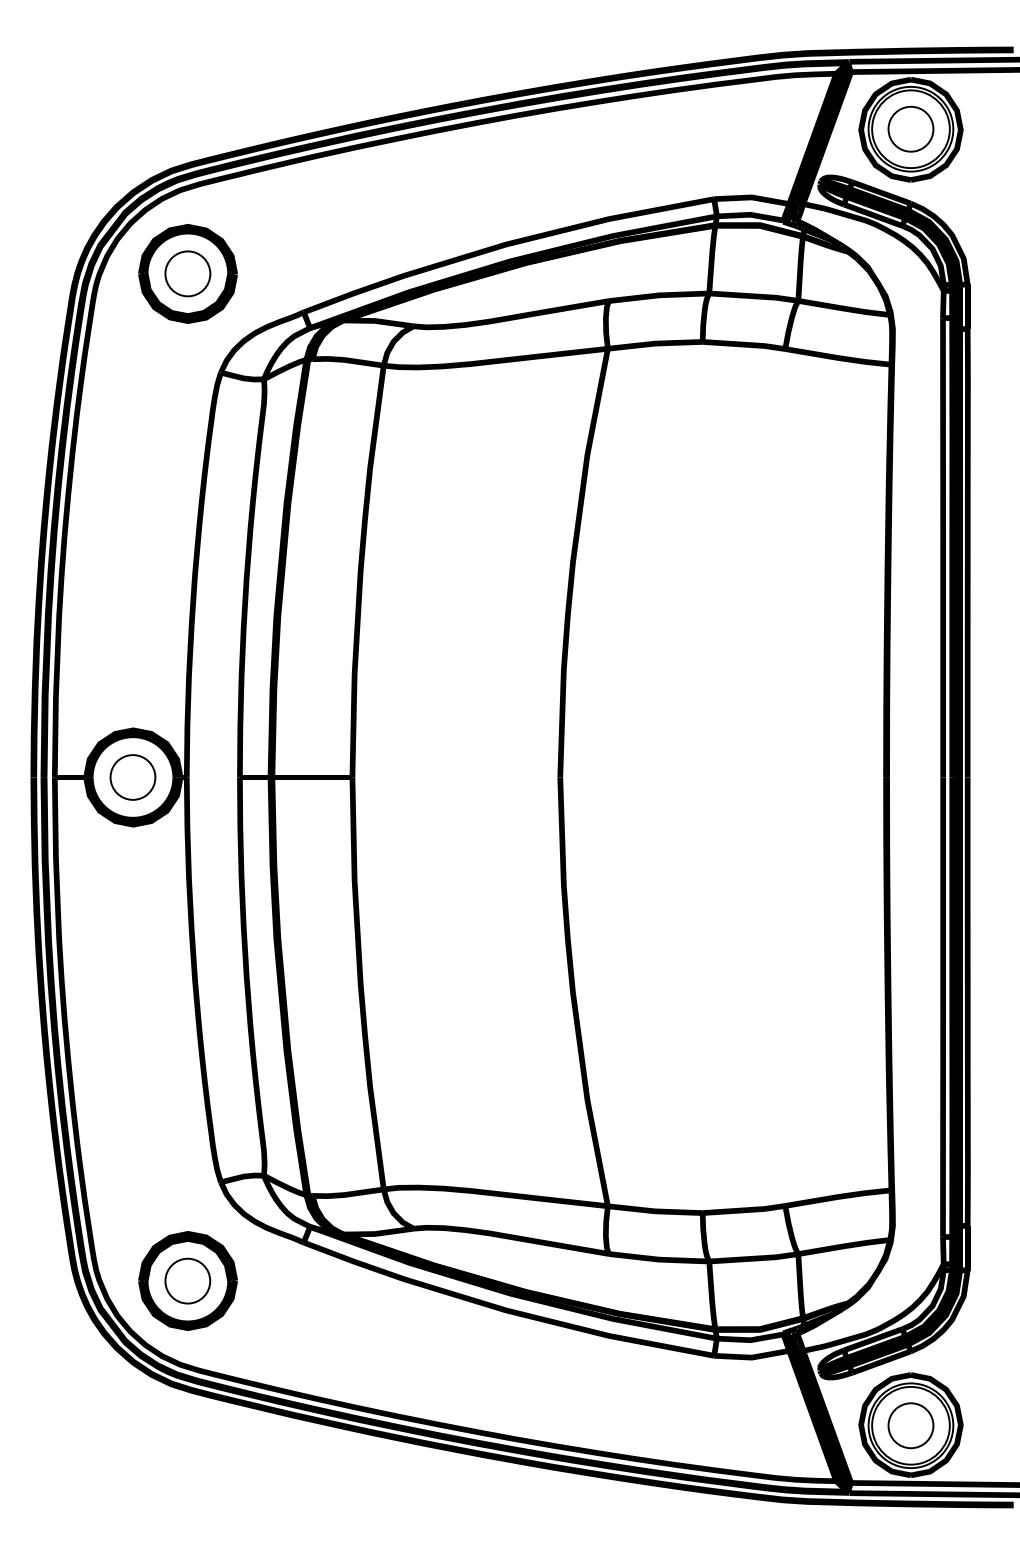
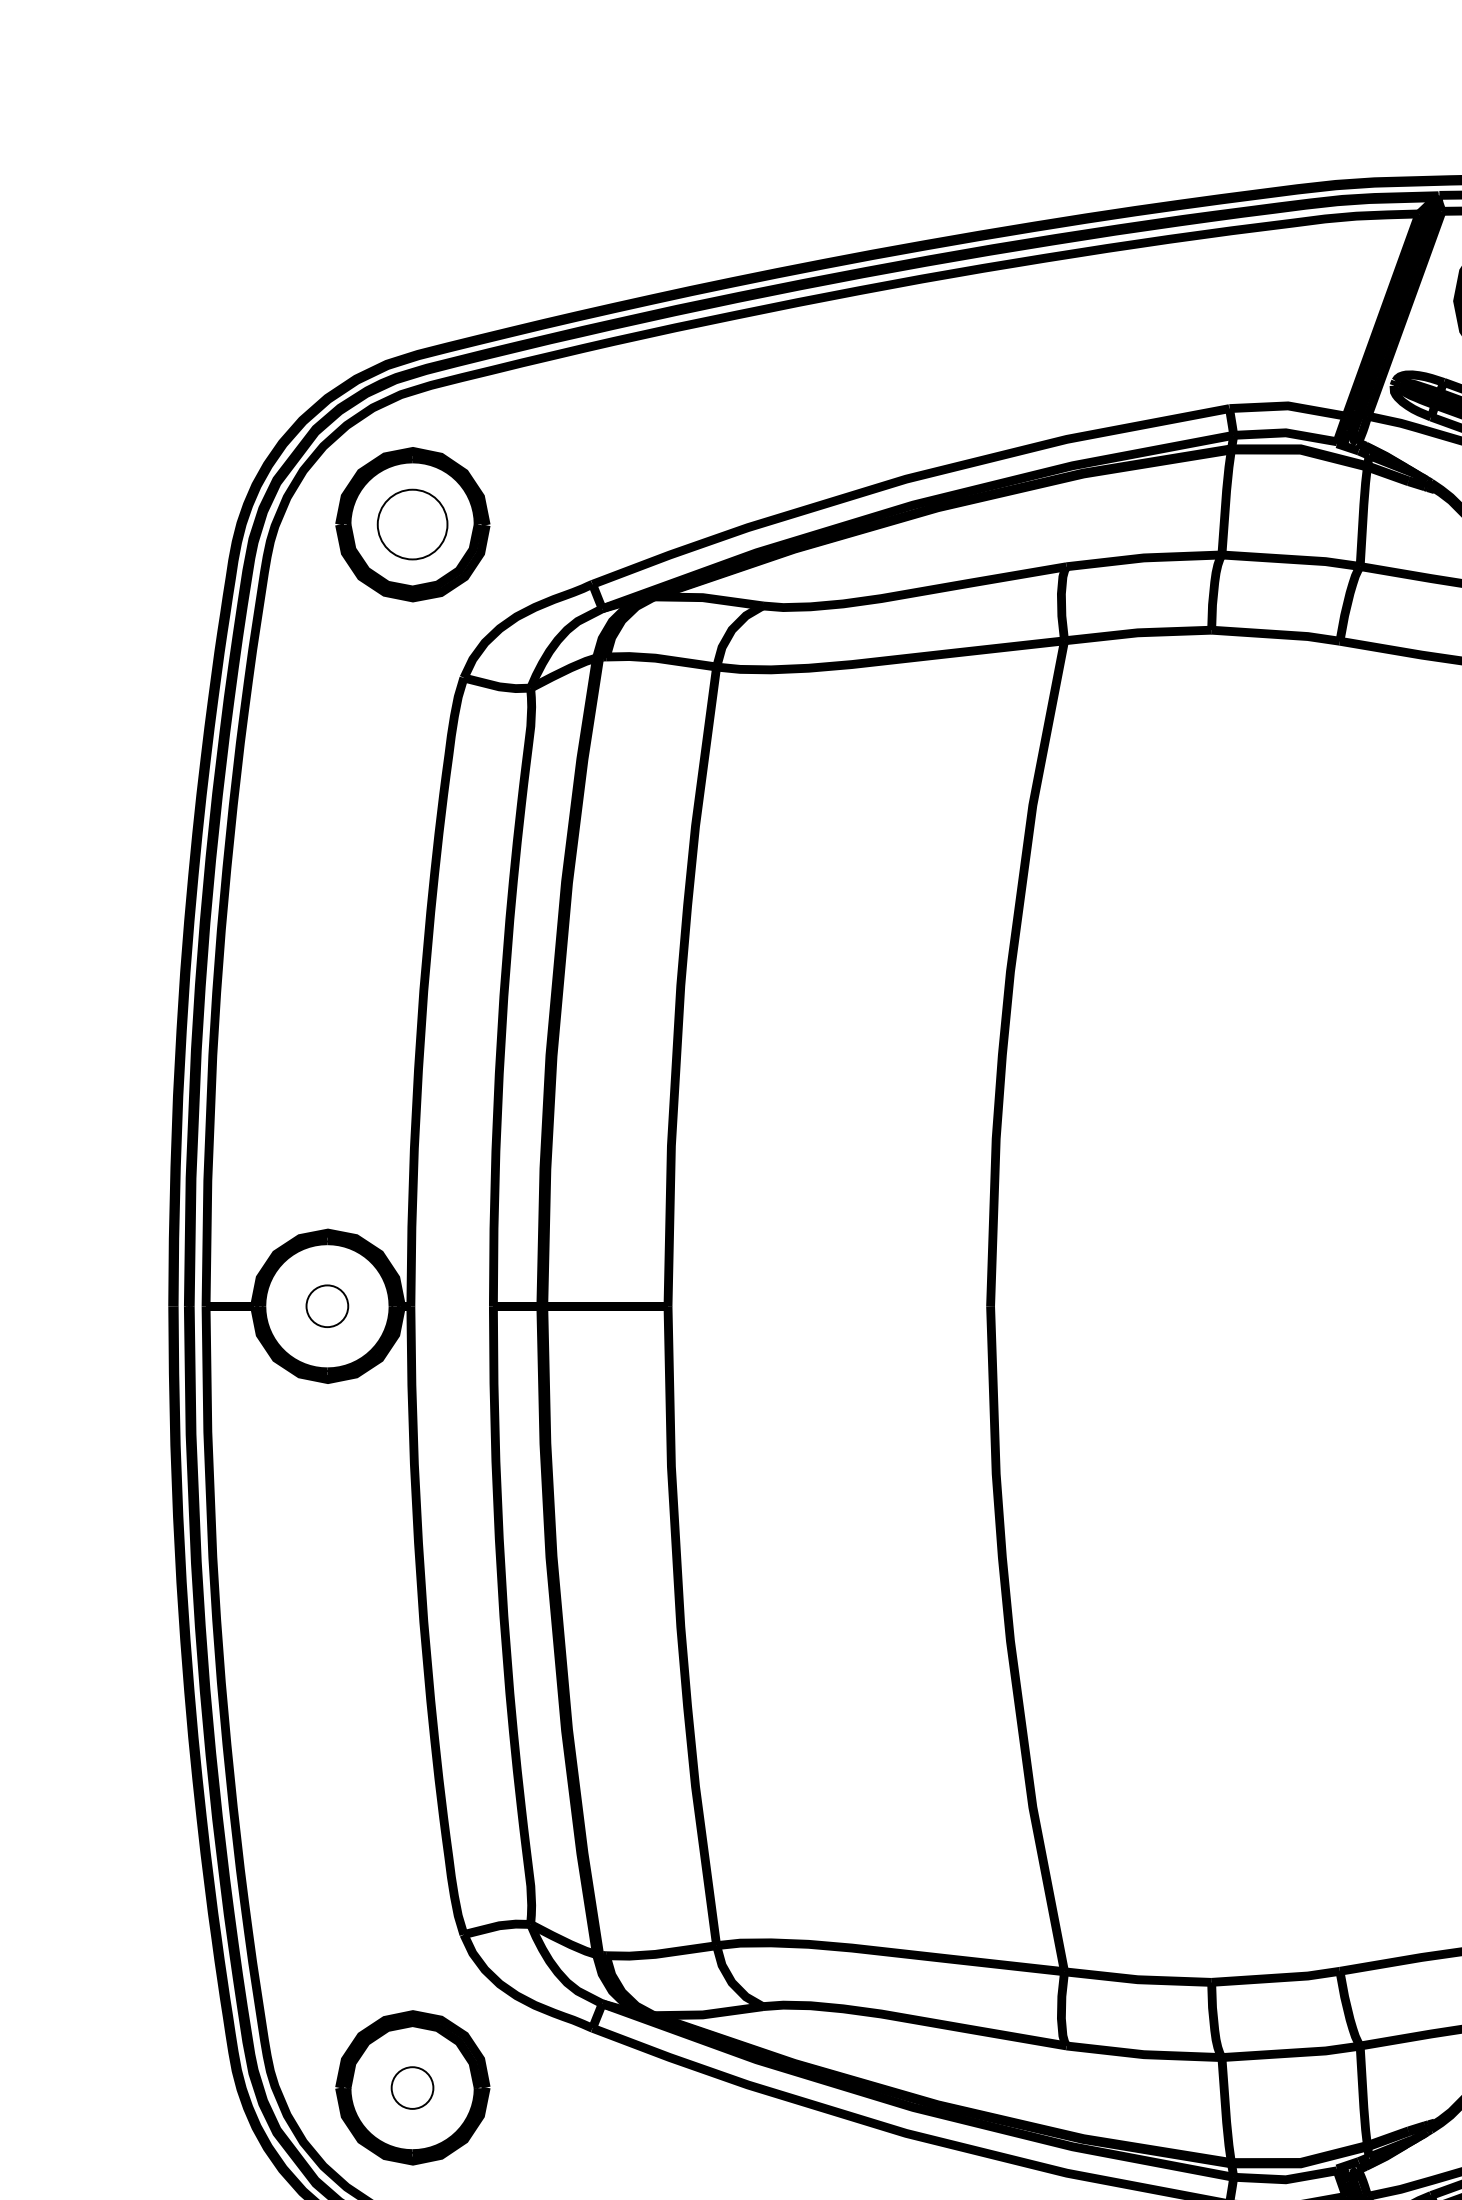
circle: (132, 777) -> (326, 1306), size x0.6
circle: (187, 1280) -> (412, 2087), size x0.6

